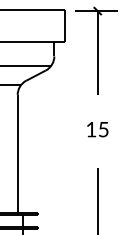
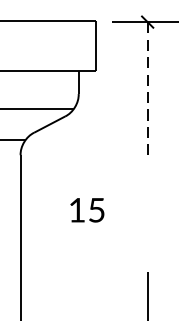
line: (97, 53) -> (147, 89), solid -> dashed
text: (97, 129) -> (86, 210), moved

